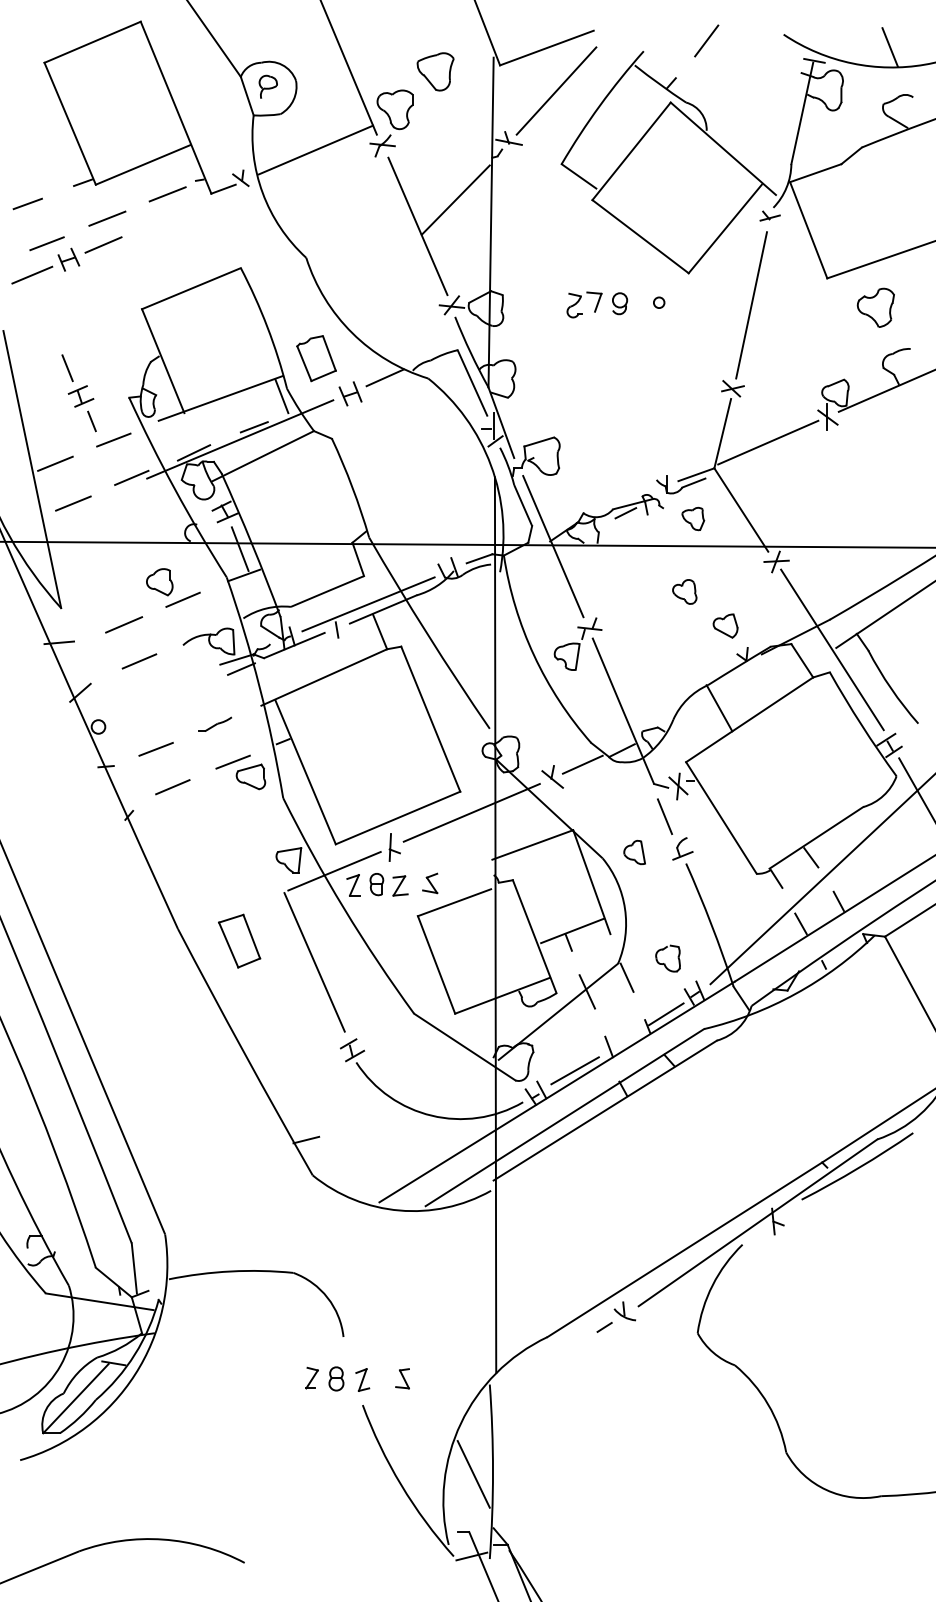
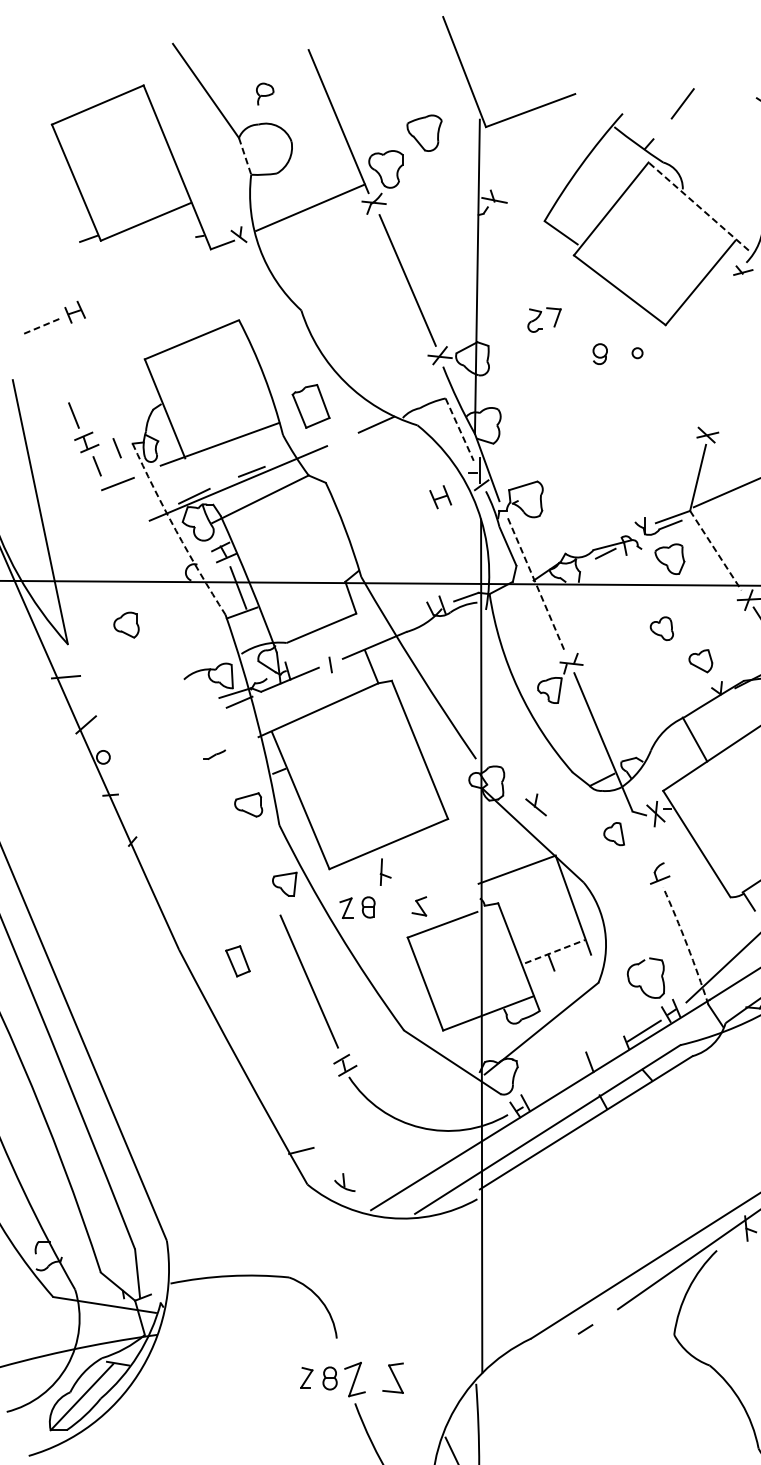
part: (267, 86) -> (264, 93), moved
line: (556, 90) -> (539, 150), removed
line: (247, 96) -> (245, 156), solid -> dashed
line: (722, 148) -> (697, 206), solid -> dashed
line: (167, 194) -> (169, 250), removed
line: (455, 199) -> (443, 254), removed
line: (27, 203) -> (35, 258), removed
line: (107, 218) -> (111, 272), removed
line: (46, 243) -> (53, 296), removed
line: (103, 244) -> (108, 297), removed
line: (32, 275) -> (40, 327), solid -> dashed
part: (584, 304) -> (544, 319), moved
line: (751, 305) -> (725, 355), removed
line: (472, 382) -> (459, 429), solid -> dashed
part: (350, 393) -> (440, 496), moved
line: (281, 396) -> (277, 442), removed
line: (112, 402) -> (116, 448), added
line: (55, 463) -> (62, 506), removed
line: (131, 477) -> (134, 519), removed
arc: (174, 489) -> (175, 531), solid -> dashed
line: (73, 503) -> (79, 544), removed
line: (741, 510) -> (715, 551), solid -> dashed
part: (693, 518) -> (670, 558), size x1.4
line: (553, 546) -> (536, 585), solid -> dashed
part: (159, 582) -> (126, 625), moved
line: (182, 599) -> (183, 635), removed
line: (368, 604) -> (360, 640), removed
line: (124, 624) -> (128, 659), removed
line: (139, 661) -> (142, 694), removed
part: (215, 723) -> (214, 754), size x0.7
line: (155, 748) -> (157, 777), removed
line: (232, 761) -> (231, 790), removed
line: (582, 764) -> (564, 793), removed
line: (172, 787) -> (173, 815), removed
line: (471, 812) -> (458, 838), removed
line: (664, 816) -> (642, 842), removed
part: (634, 852) -> (614, 834), moved
line: (334, 871) -> (328, 895), removed
part: (400, 885) -> (391, 908), removed
arc: (711, 924) -> (687, 945), solid -> dashed
line: (572, 930) -> (554, 951), solid -> dashed
part: (239, 940) -> (237, 960), size x0.6
part: (667, 958) -> (645, 977), size x1.6
line: (626, 977) -> (606, 996), removed
line: (587, 991) -> (569, 1009), removed
line: (574, 1070) -> (556, 1084), removed
part: (624, 1311) -> (344, 1182), moved
part: (402, 1378) -> (393, 1378), size x1.6
part: (362, 1379) -> (354, 1379), size x1.6

